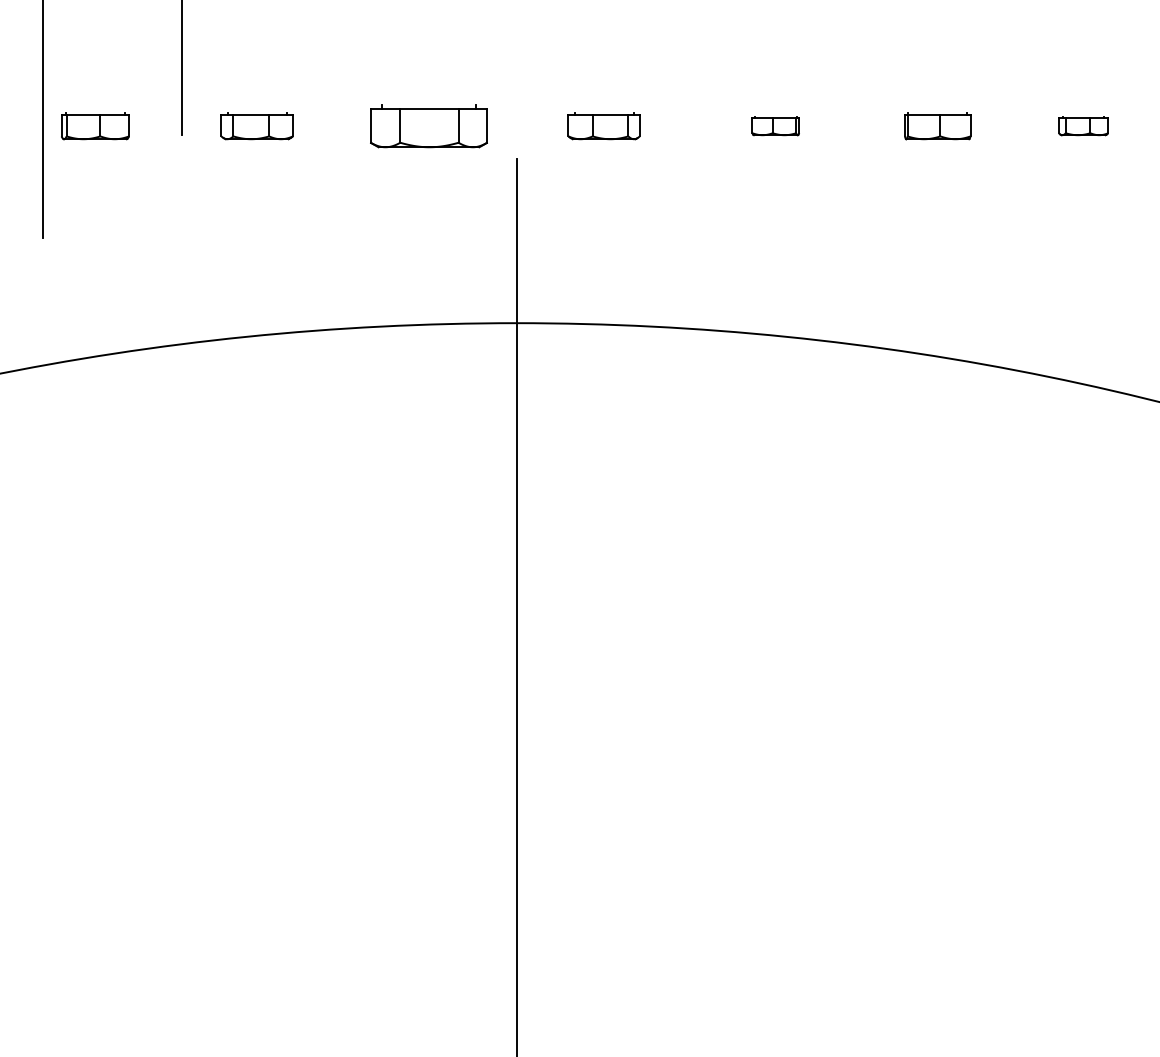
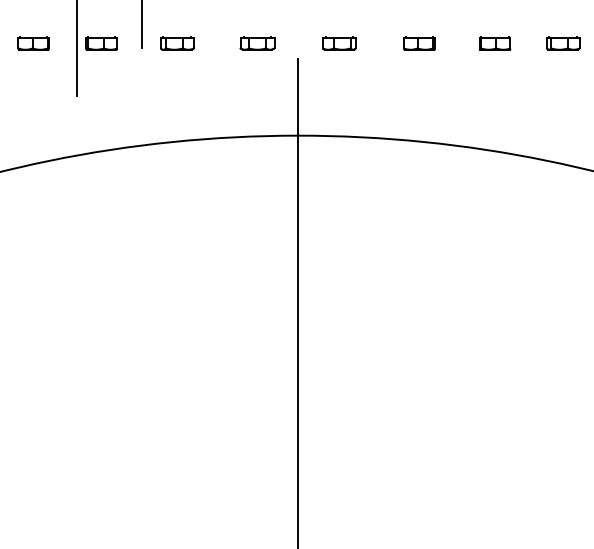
part: (428, 125) -> (257, 43), size x0.62
part: (775, 125) -> (419, 43), size x1.43
part: (1084, 125) -> (563, 43), size x1.43

